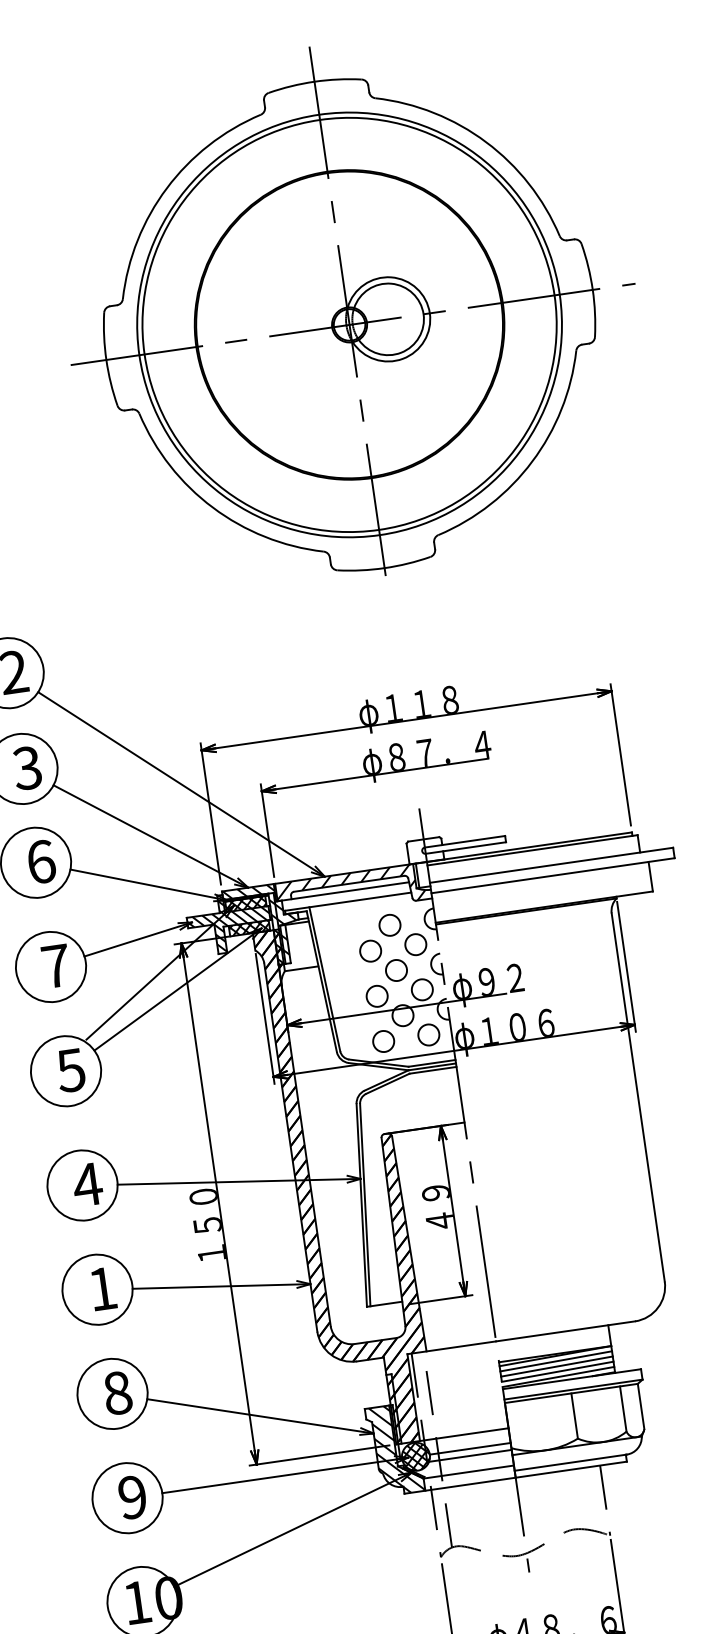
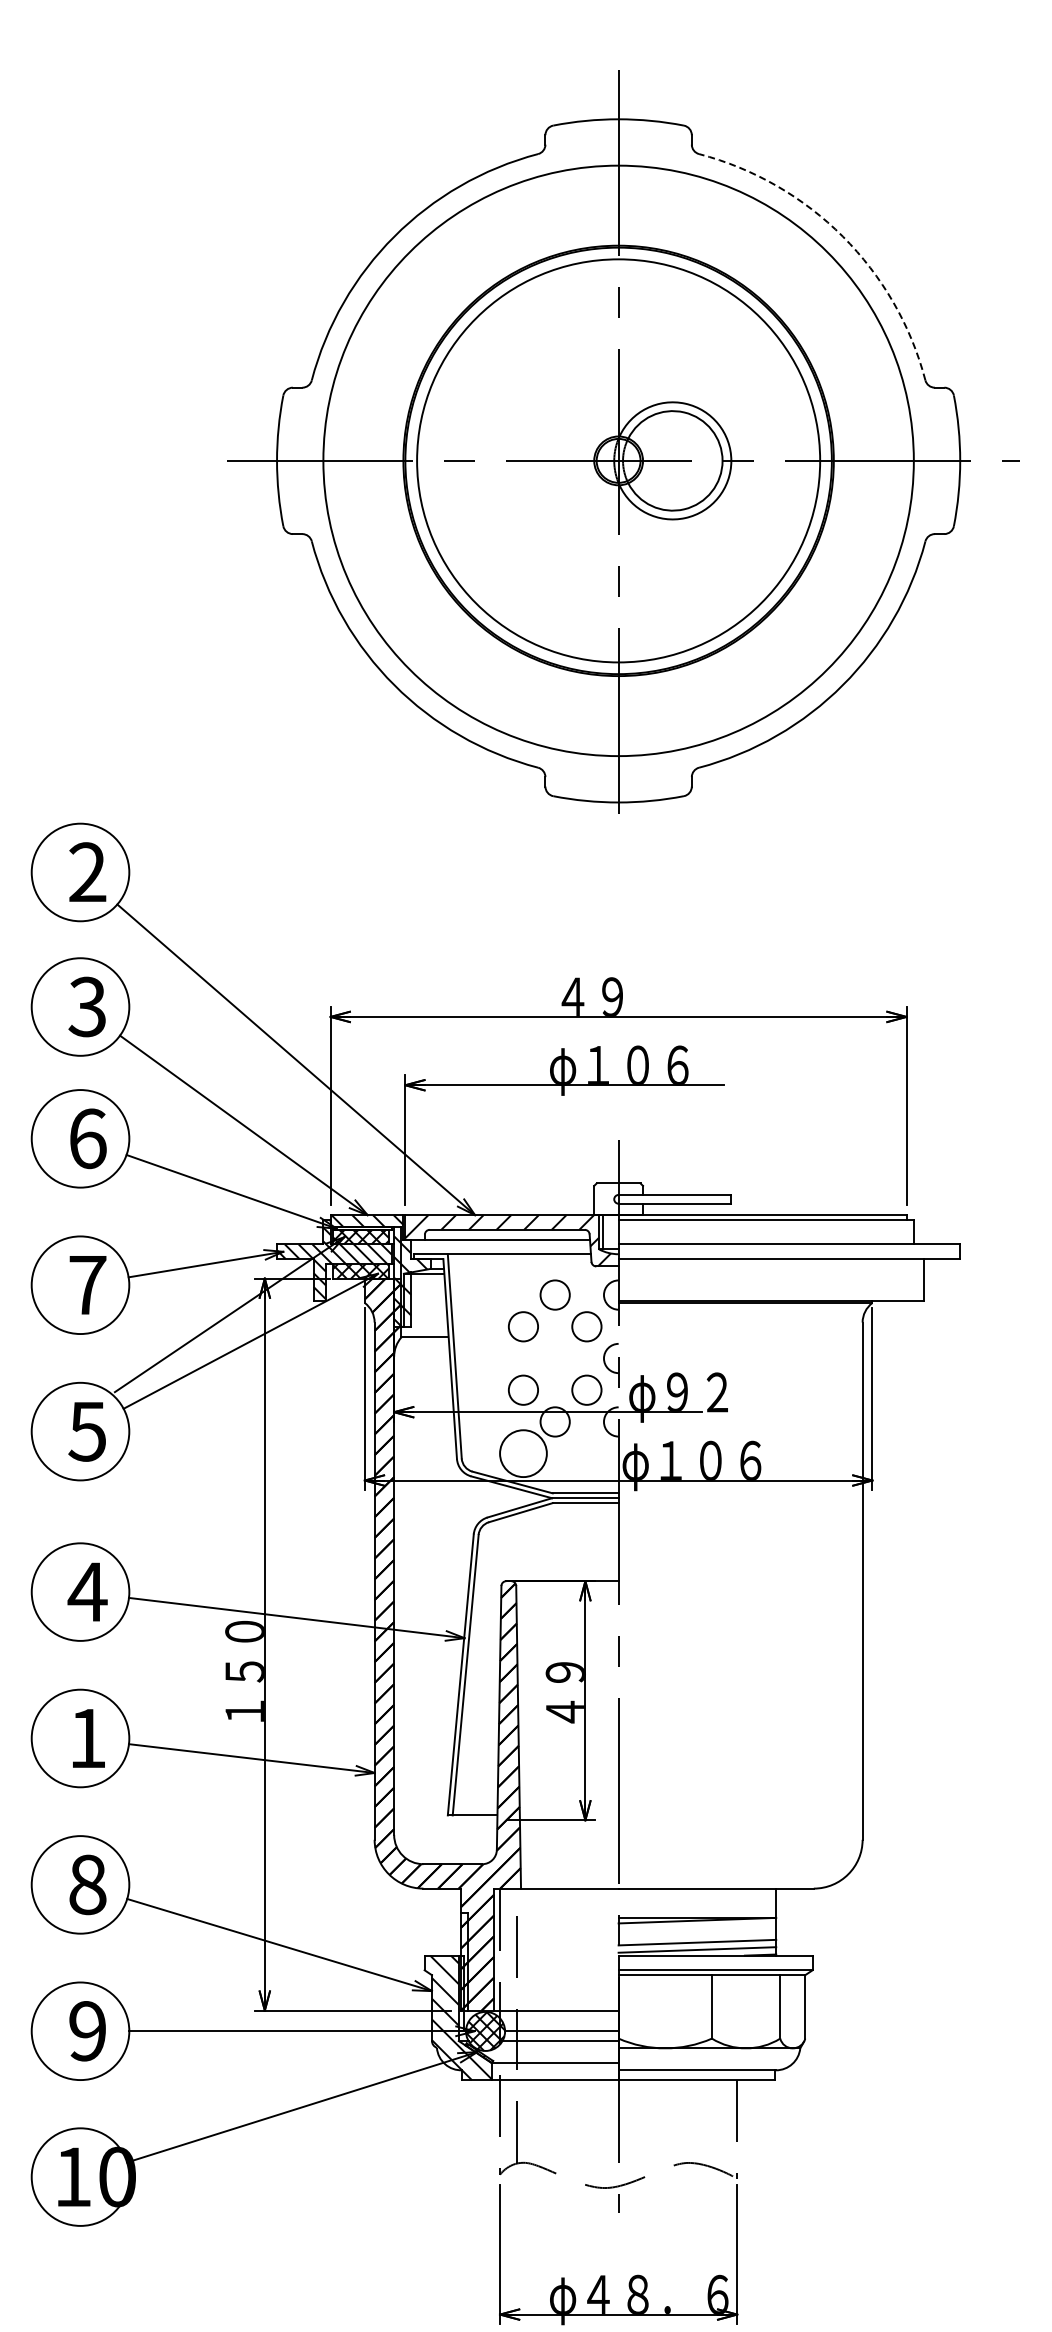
arc: (485, 142) -> (842, 236), solid -> dashed
circle: (349, 324) -> (618, 460), size x0.7
text: (408, 710) -> (623, 1002), φ１１８ -> ４９
text: (439, 750) -> (658, 1064), φ８７．４ -> φ１０６
circle: (396, 970) -> (554, 1358), removed
circle: (428, 1034) -> (586, 1453), removed
circle: (383, 1041) -> (523, 1453), size x1.6
line: (556, 1360) -> (697, 1927), removed
line: (557, 1366) -> (697, 1935), removed

